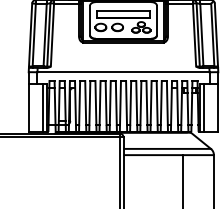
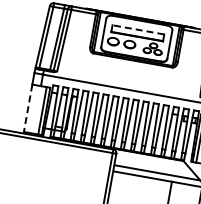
line: (123, 11) -> (138, 29), solid -> dashed
line: (28, 108) -> (27, 108), solid -> dashed

